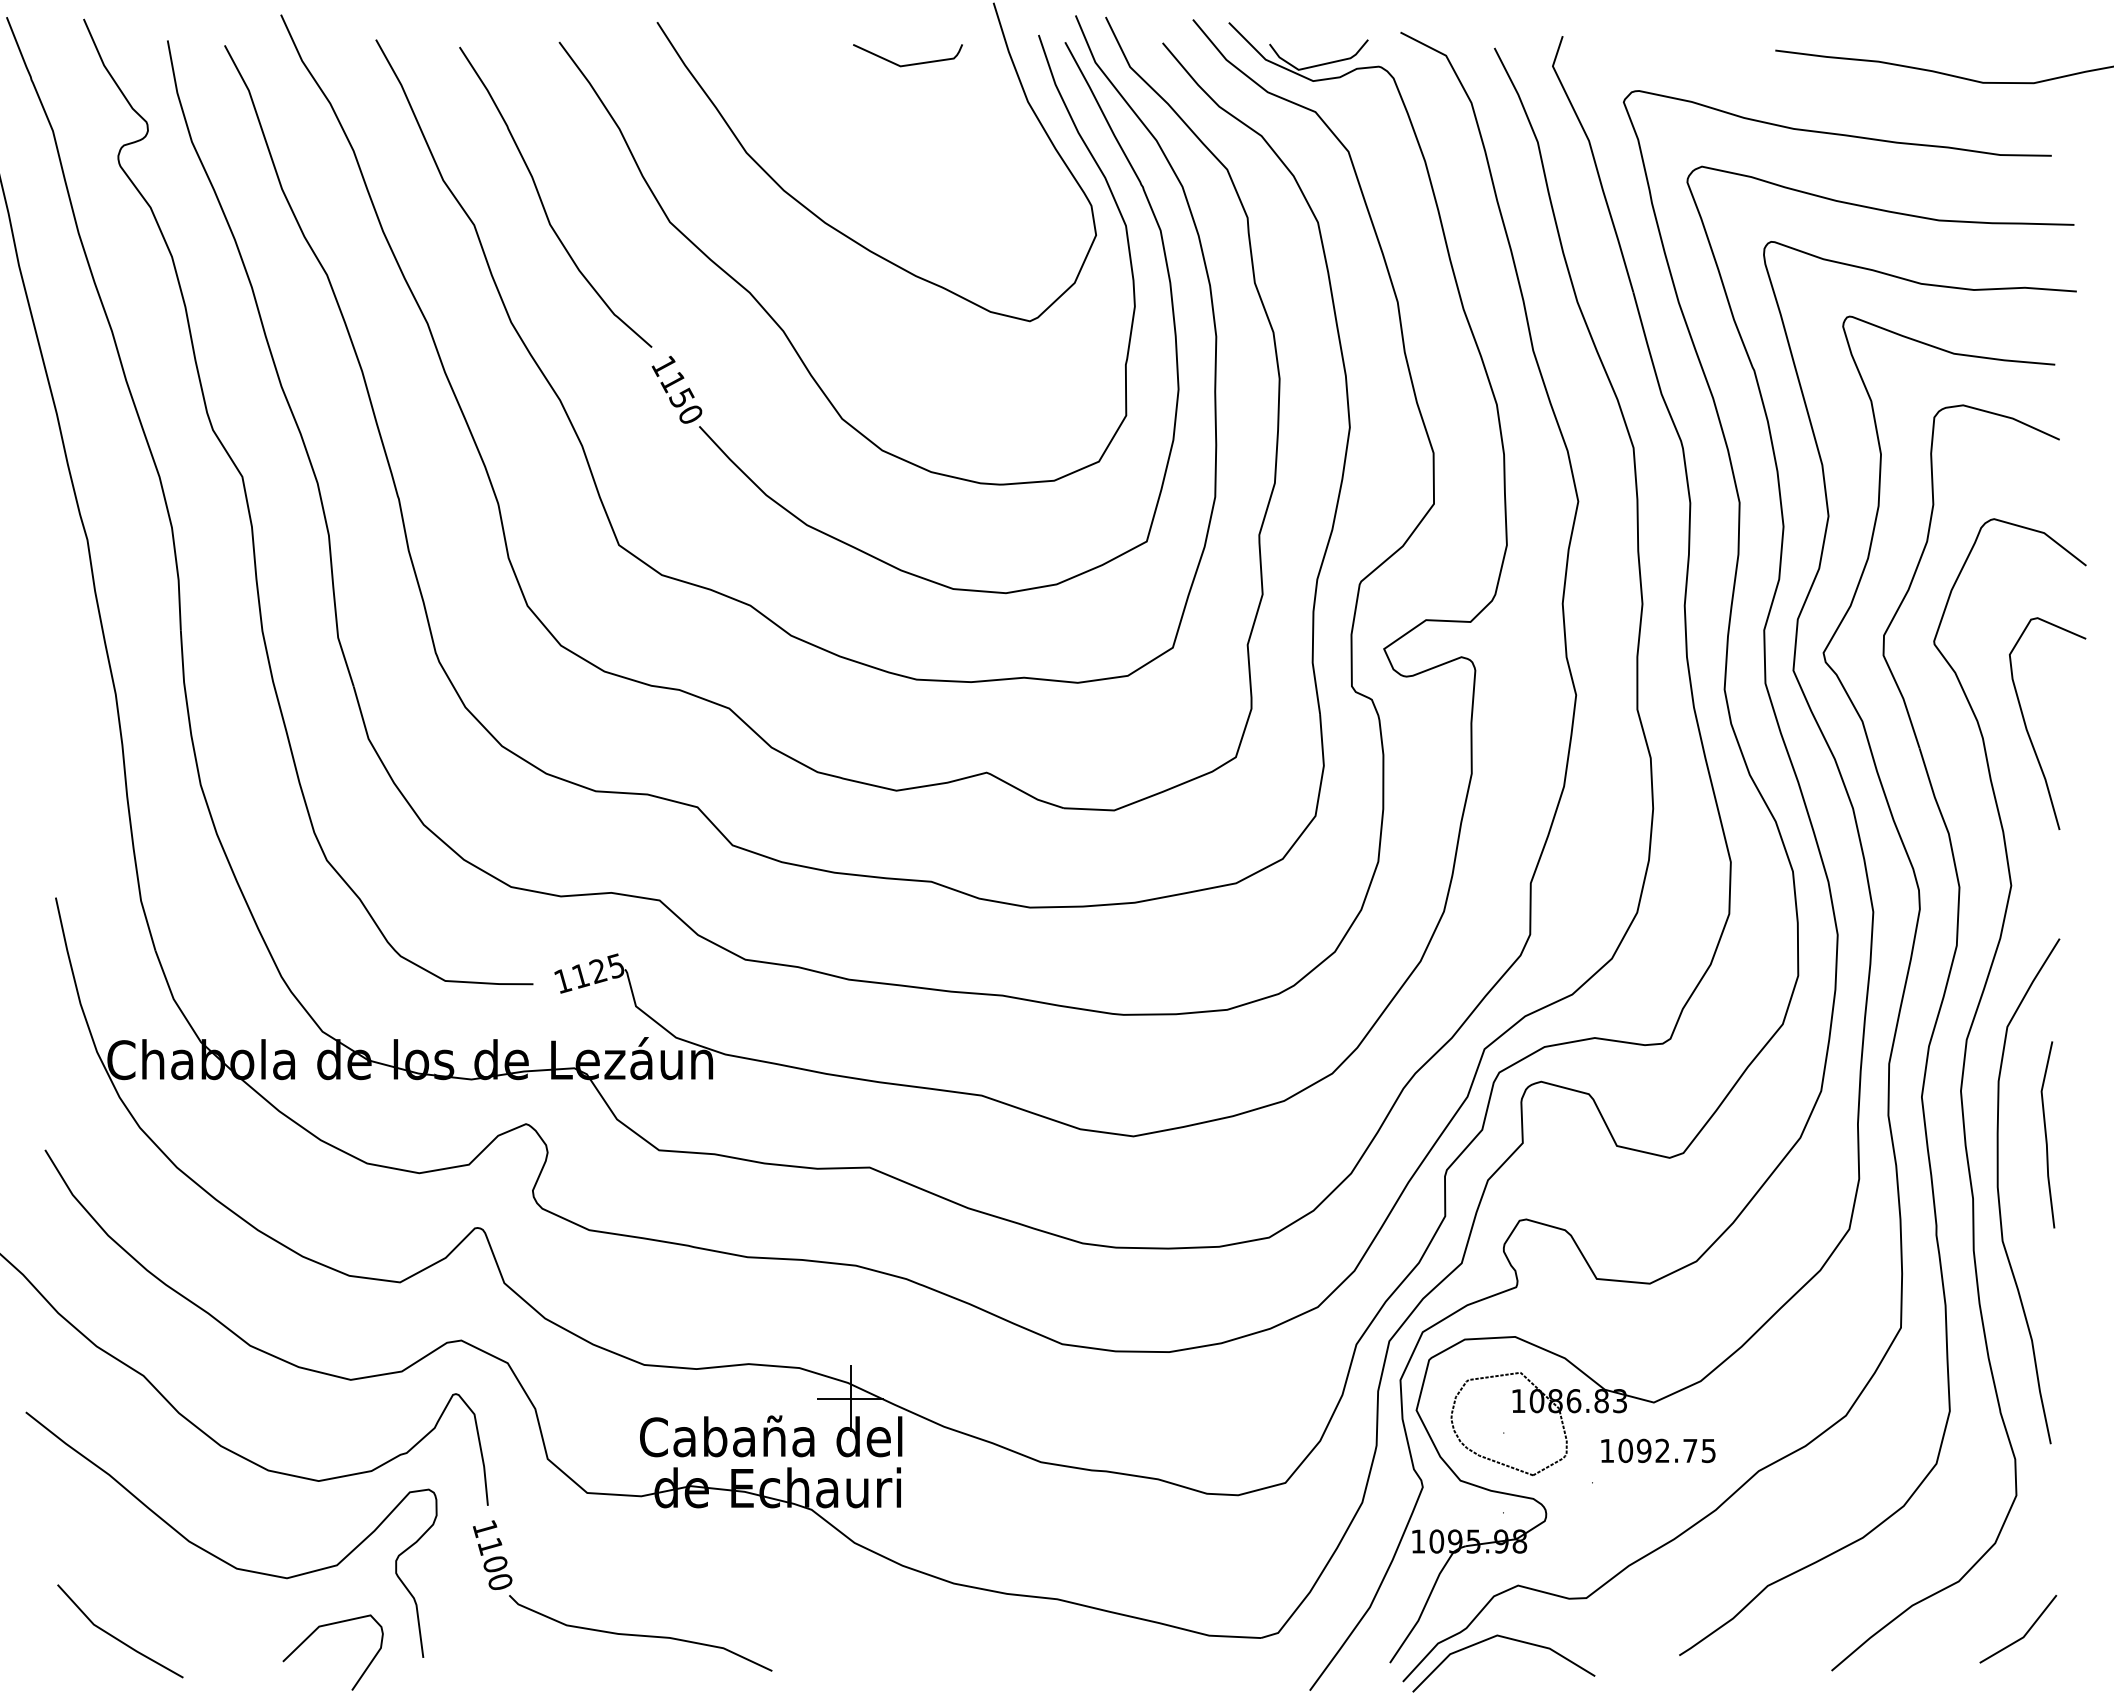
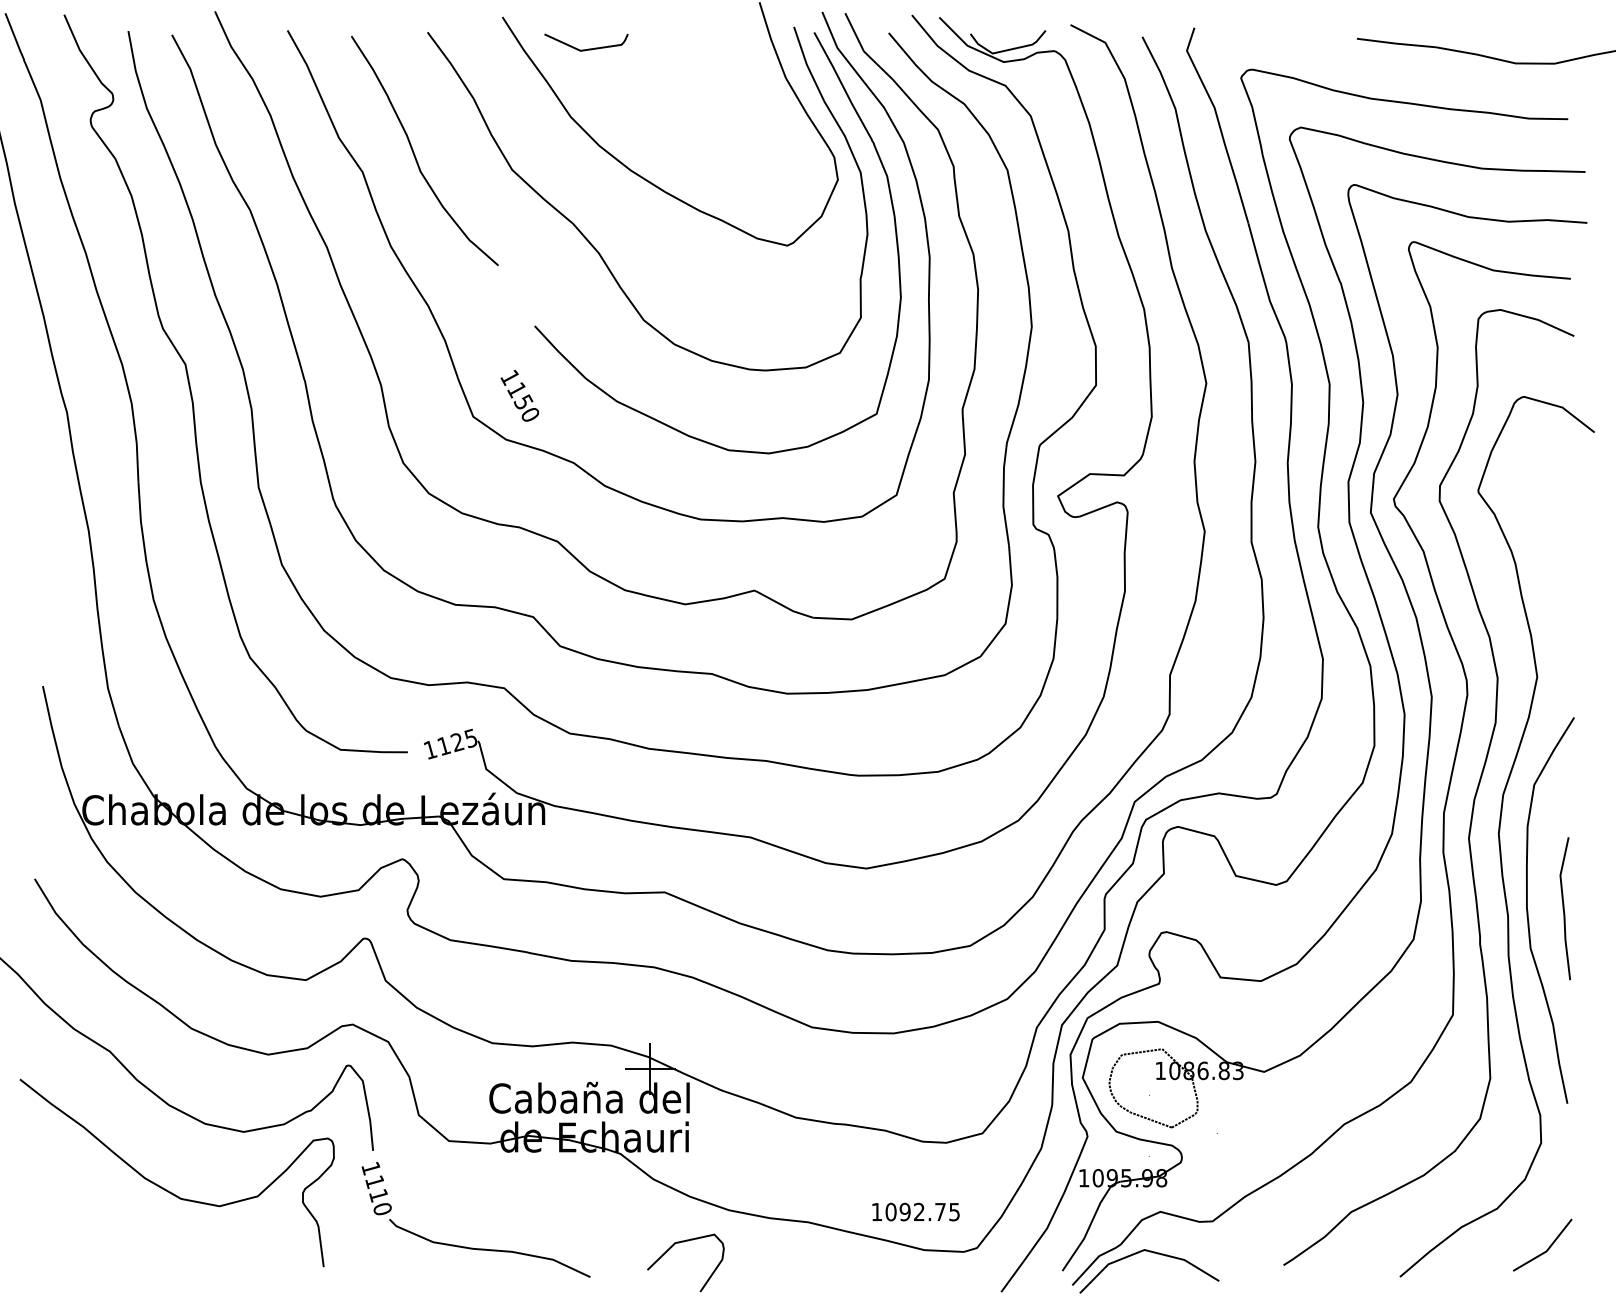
curve: (911, 63) -> (589, 48), moved
text: (676, 389) -> (519, 395), moved
curve: (2029, 733) -> (1551, 560), removed
line: (2046, 1134) -> (1564, 908), moved
text: (1658, 1450) -> (916, 1211), moved
text: (494, 1564) -> (378, 1195), 1100 -> 1110
curve: (313, 1633) -> (670, 1248), moved
line: (116, 1637) -> (89, 1251), removed

